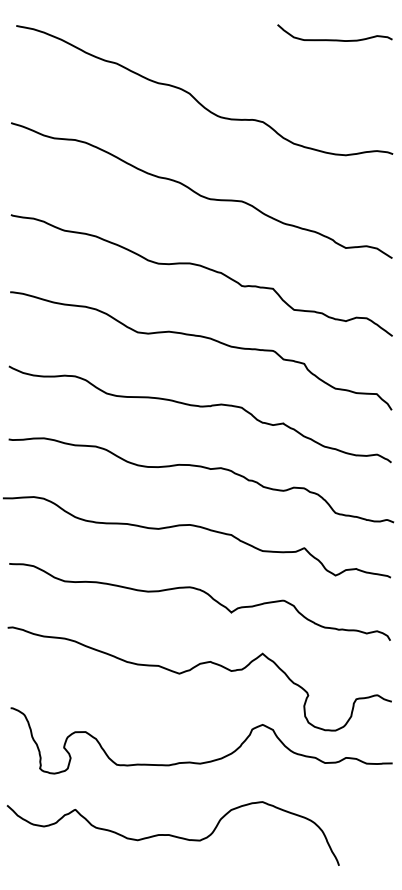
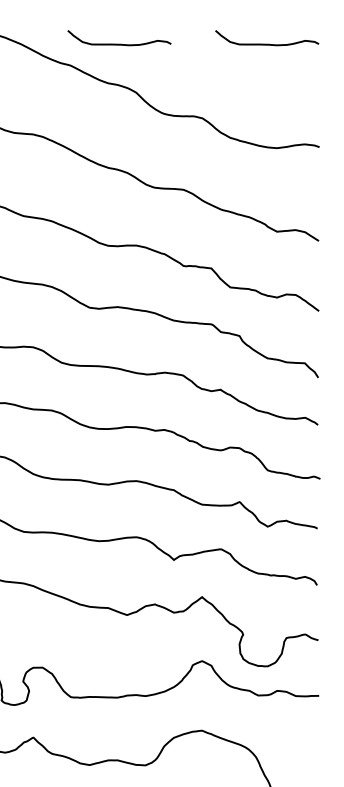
curve: (170, 39) -> (119, 43), added

